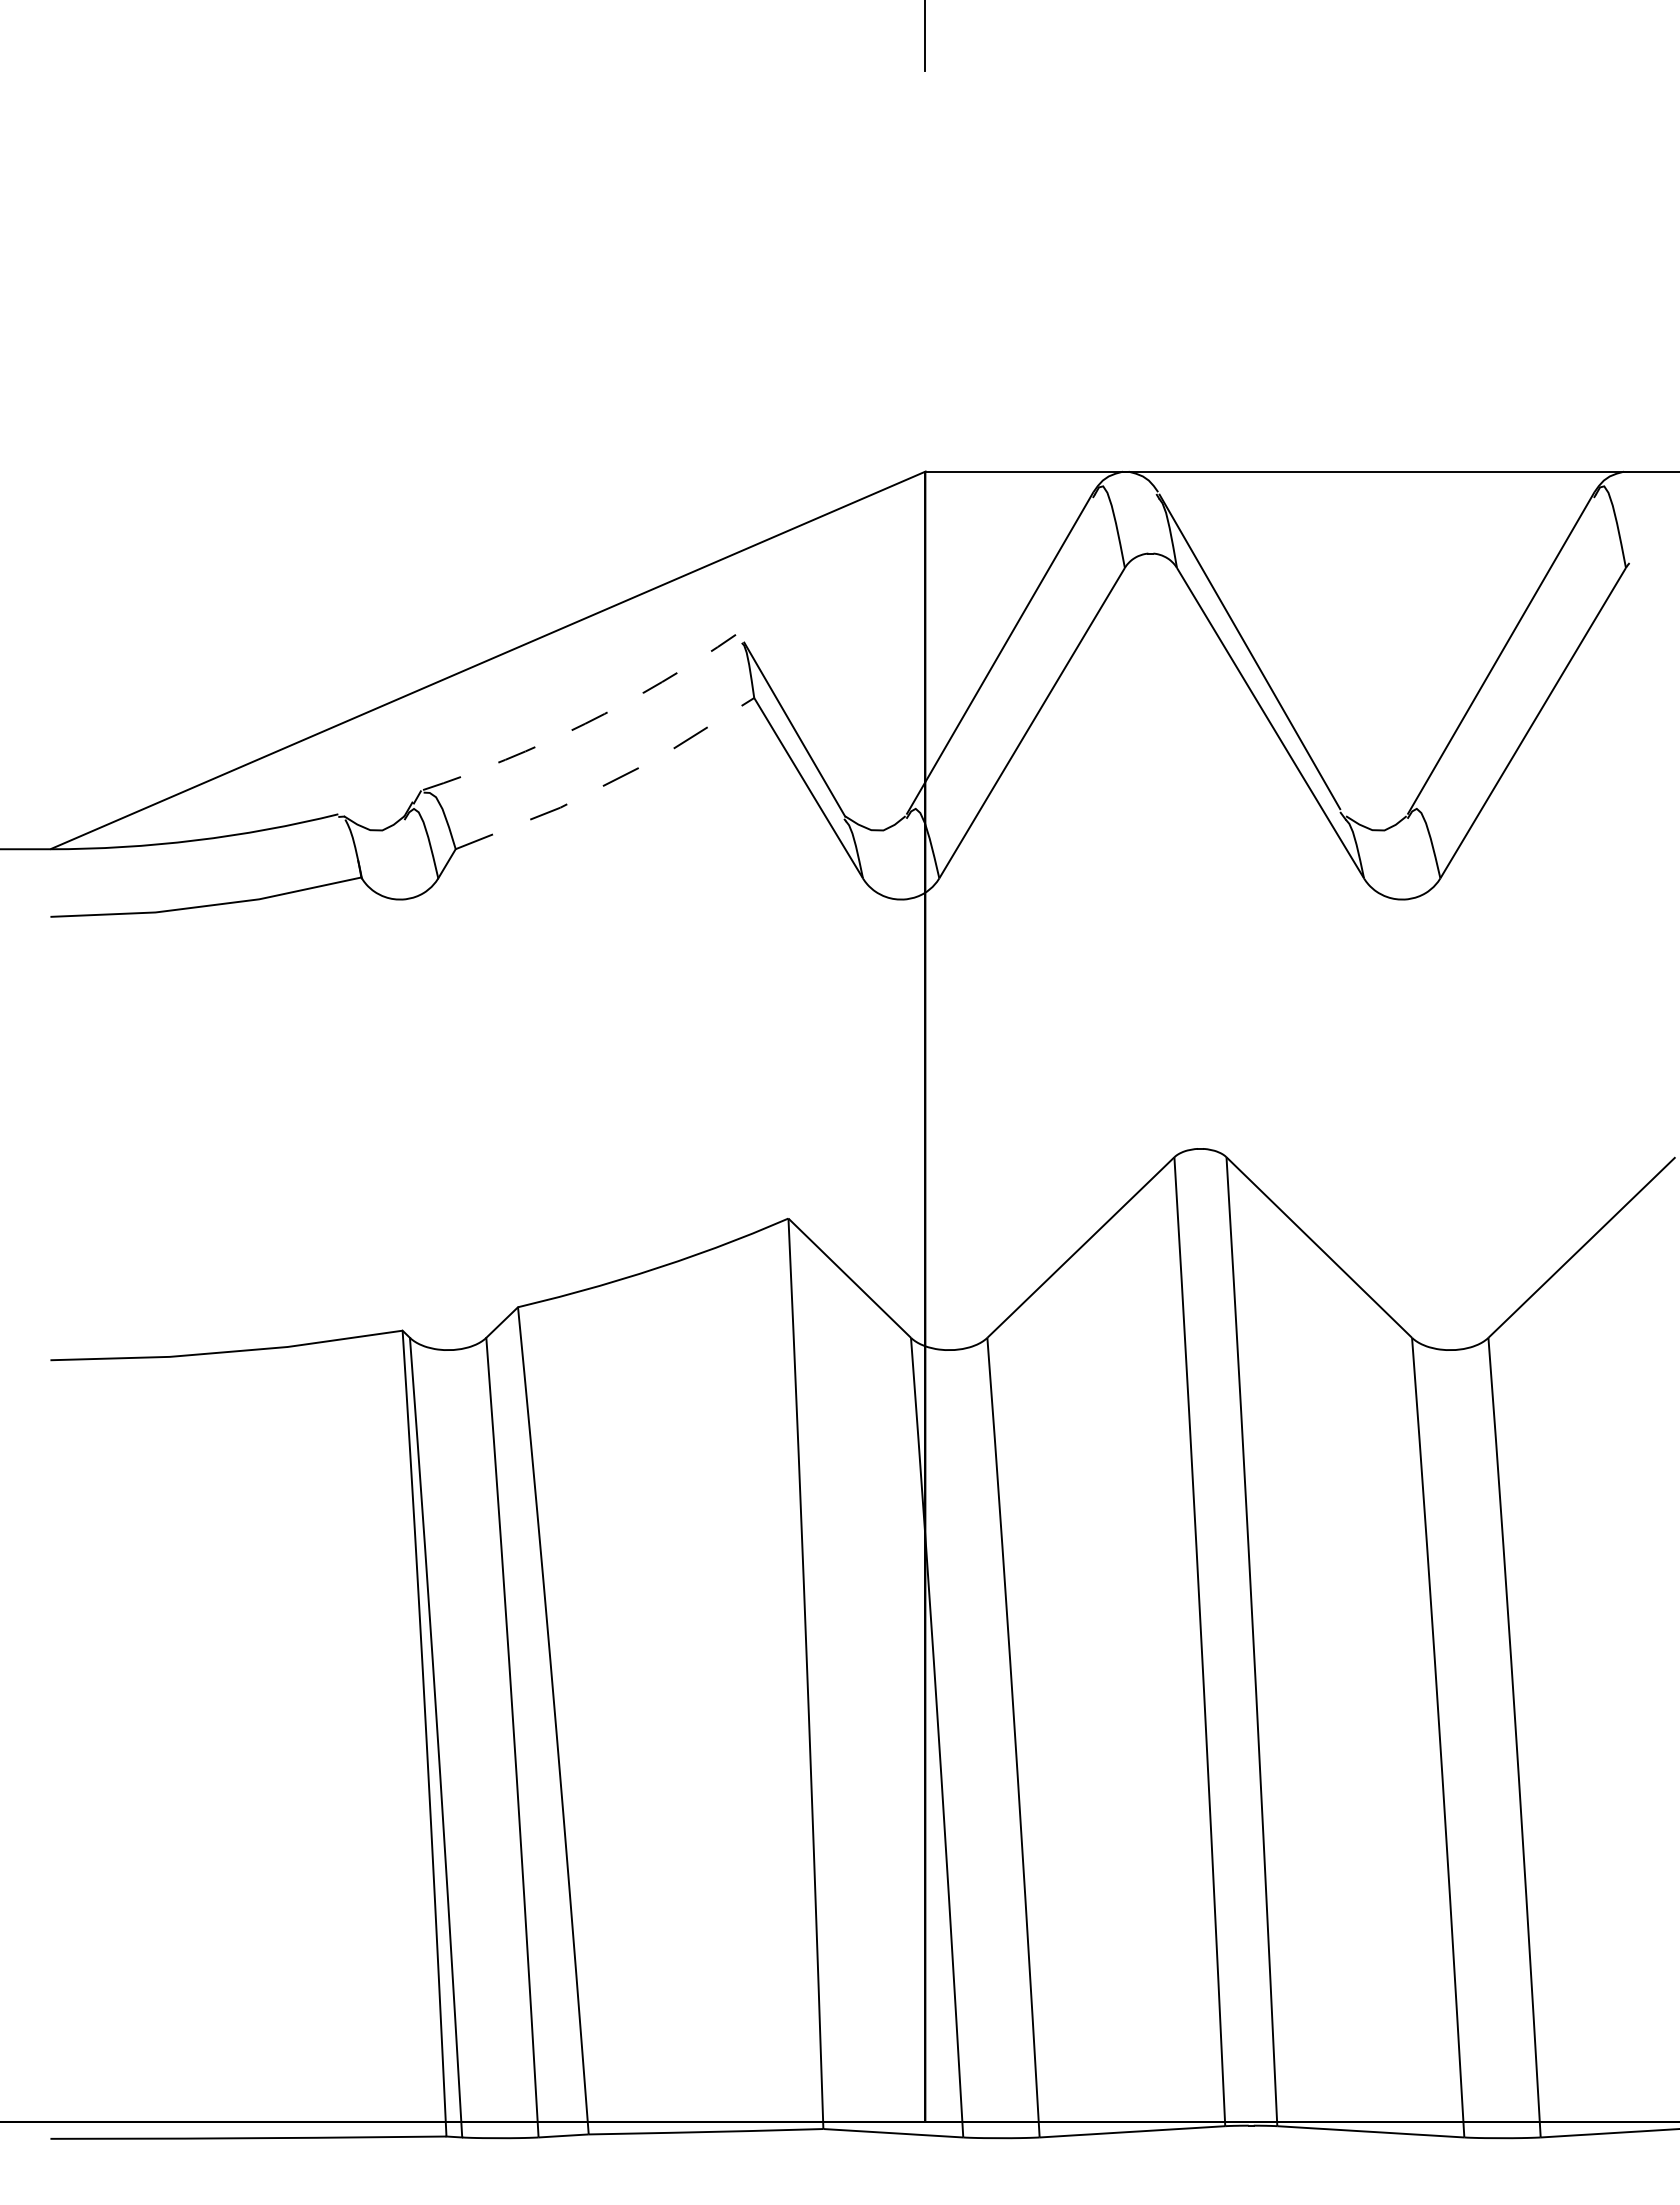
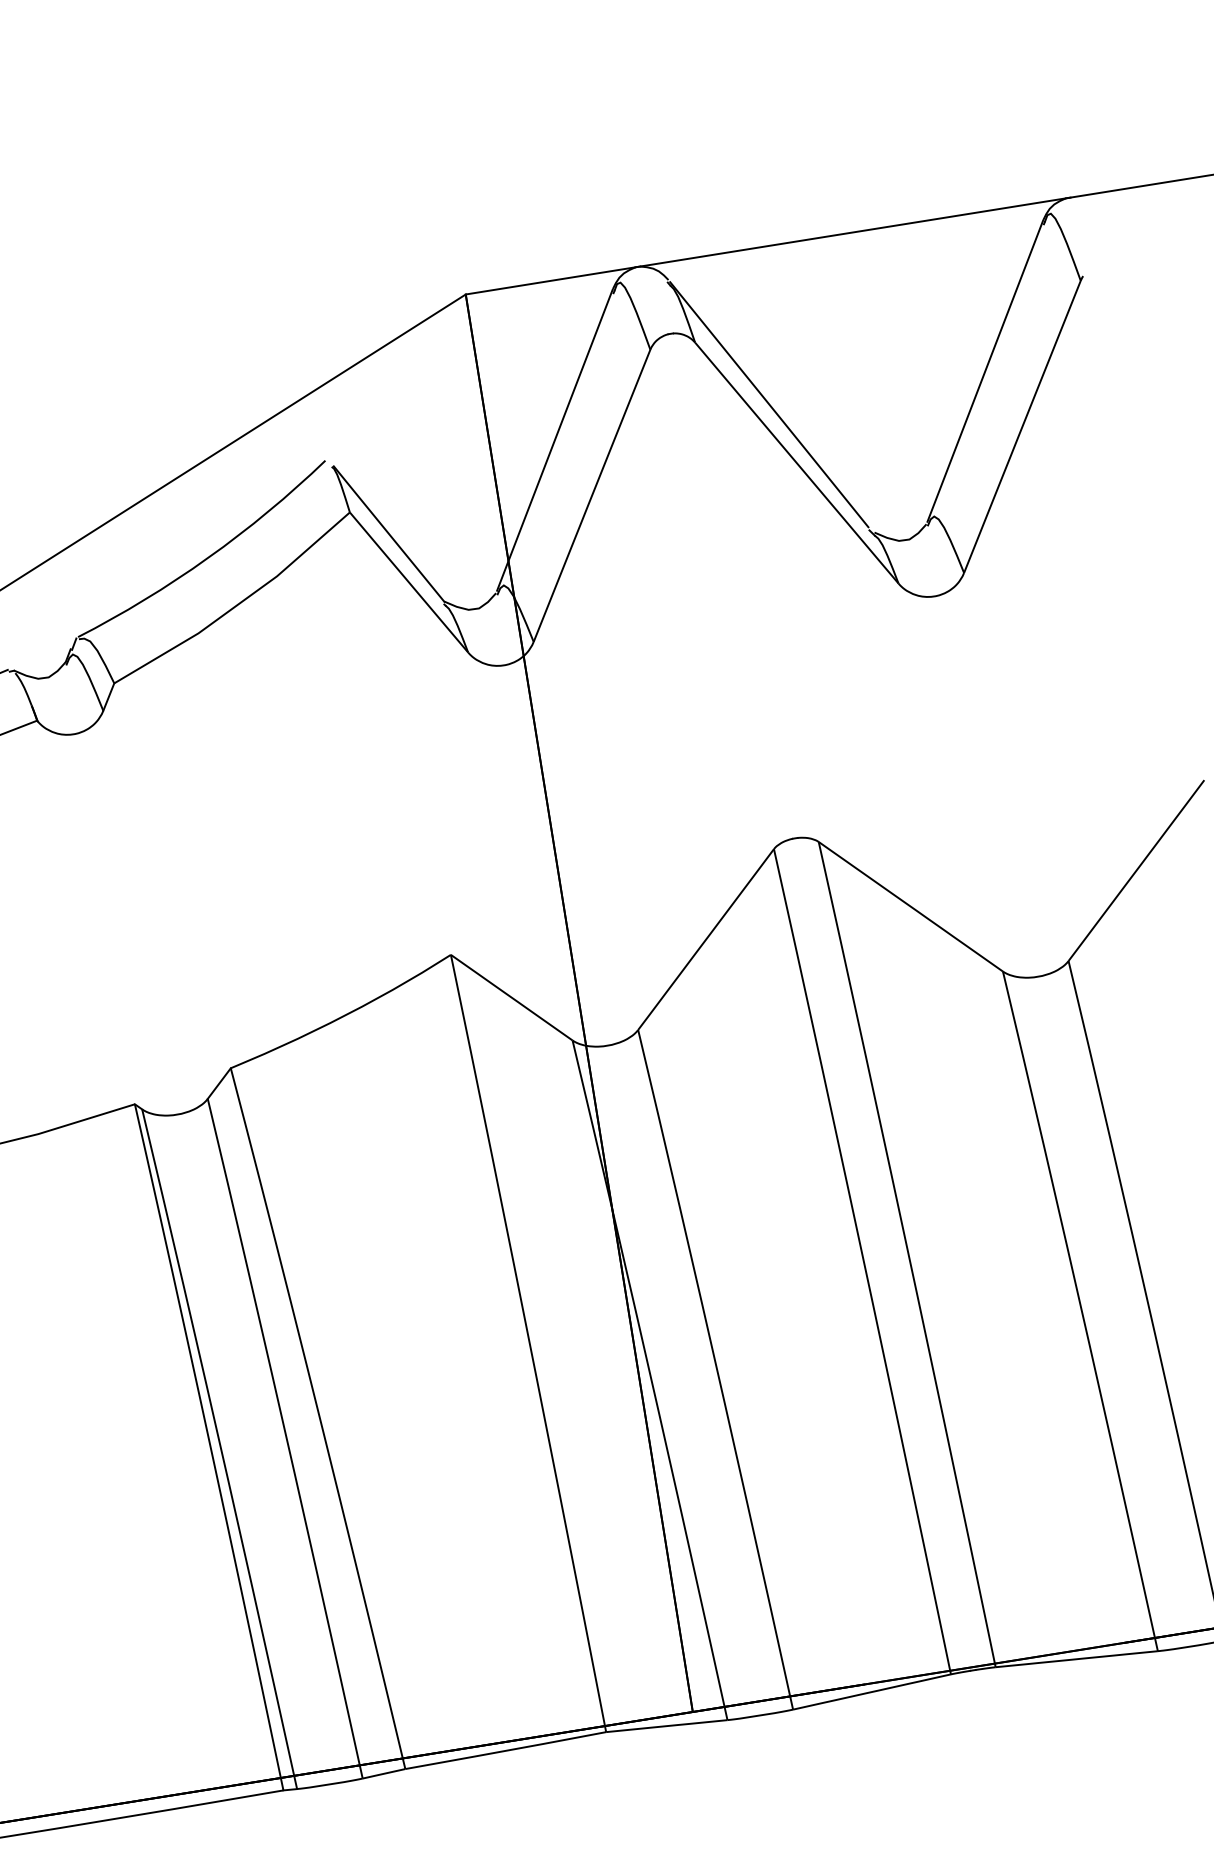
arc: (585, 723) -> (208, 557), dashed -> solid
line: (610, 782) -> (238, 604), dashed -> solid

